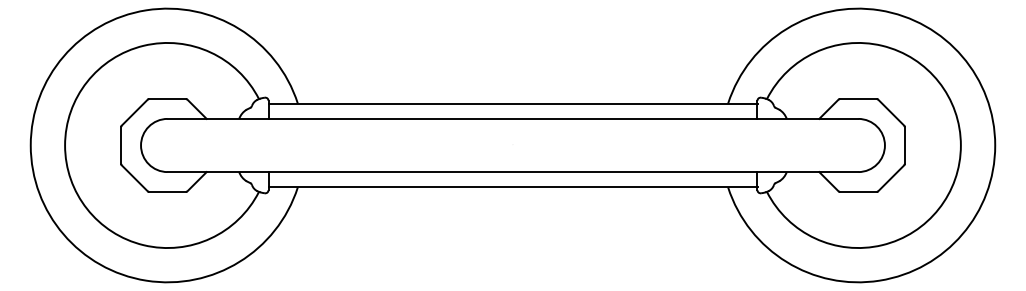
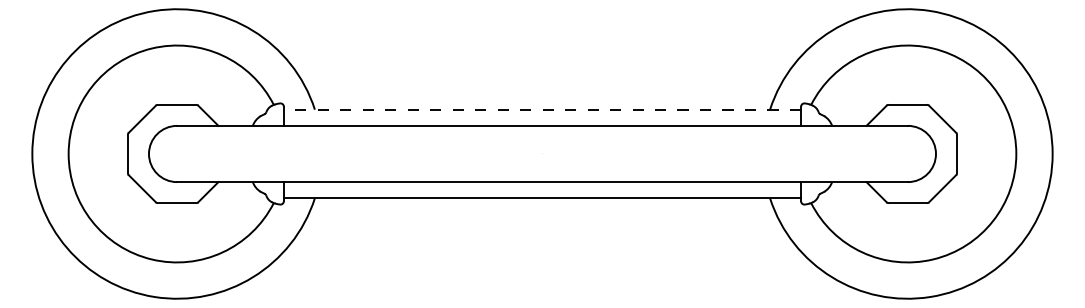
line: (512, 103) -> (541, 109), solid -> dashed

